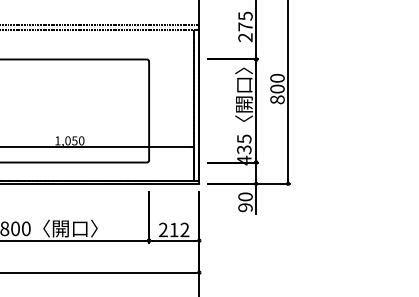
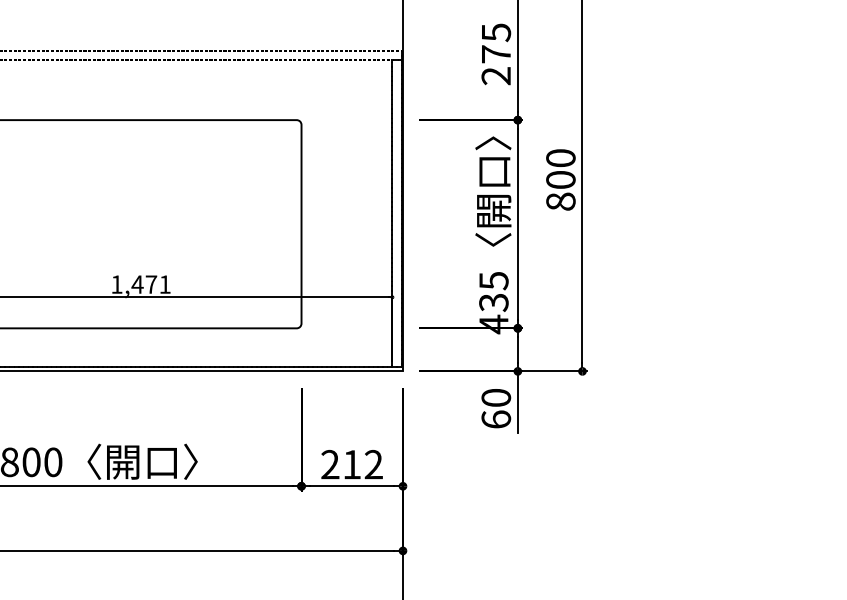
text: (74, 140) -> (150, 283), 1,050 -> 1,471
text: (245, 207) -> (496, 419), 90 -> 60

